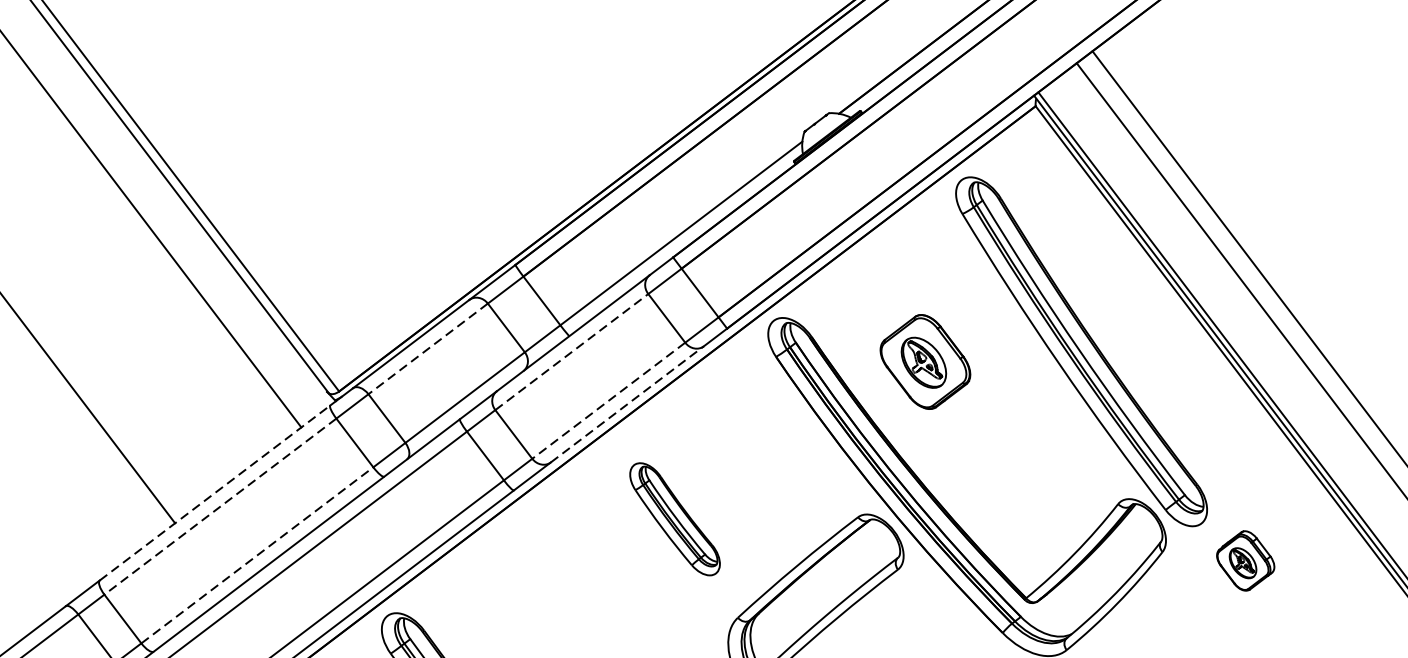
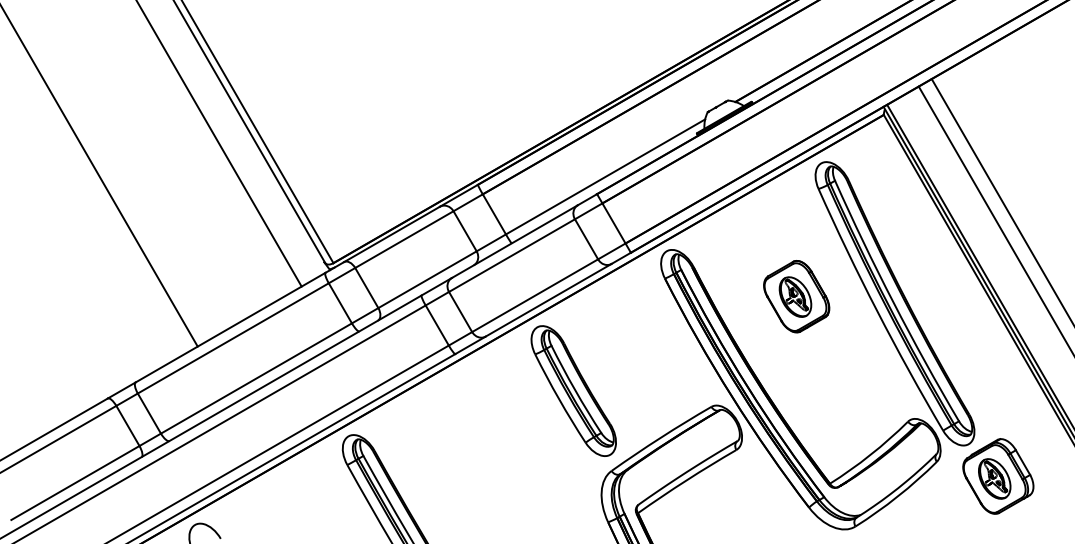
line: (428, 348) -> (404, 239), dashed -> solid
line: (572, 351) -> (512, 255), dashed -> solid
part: (925, 361) -> (796, 296), moved
line: (609, 400) -> (535, 295), dashed -> solid
line: (627, 404) -> (548, 300), dashed -> solid
line: (214, 492) -> (230, 327), dashed -> solid
line: (219, 506) -> (232, 338), dashed -> solid
part: (674, 518) -> (573, 390), size x1.43
line: (257, 555) -> (256, 378), dashed -> solid
part: (1245, 560) -> (998, 476), size x1.67

